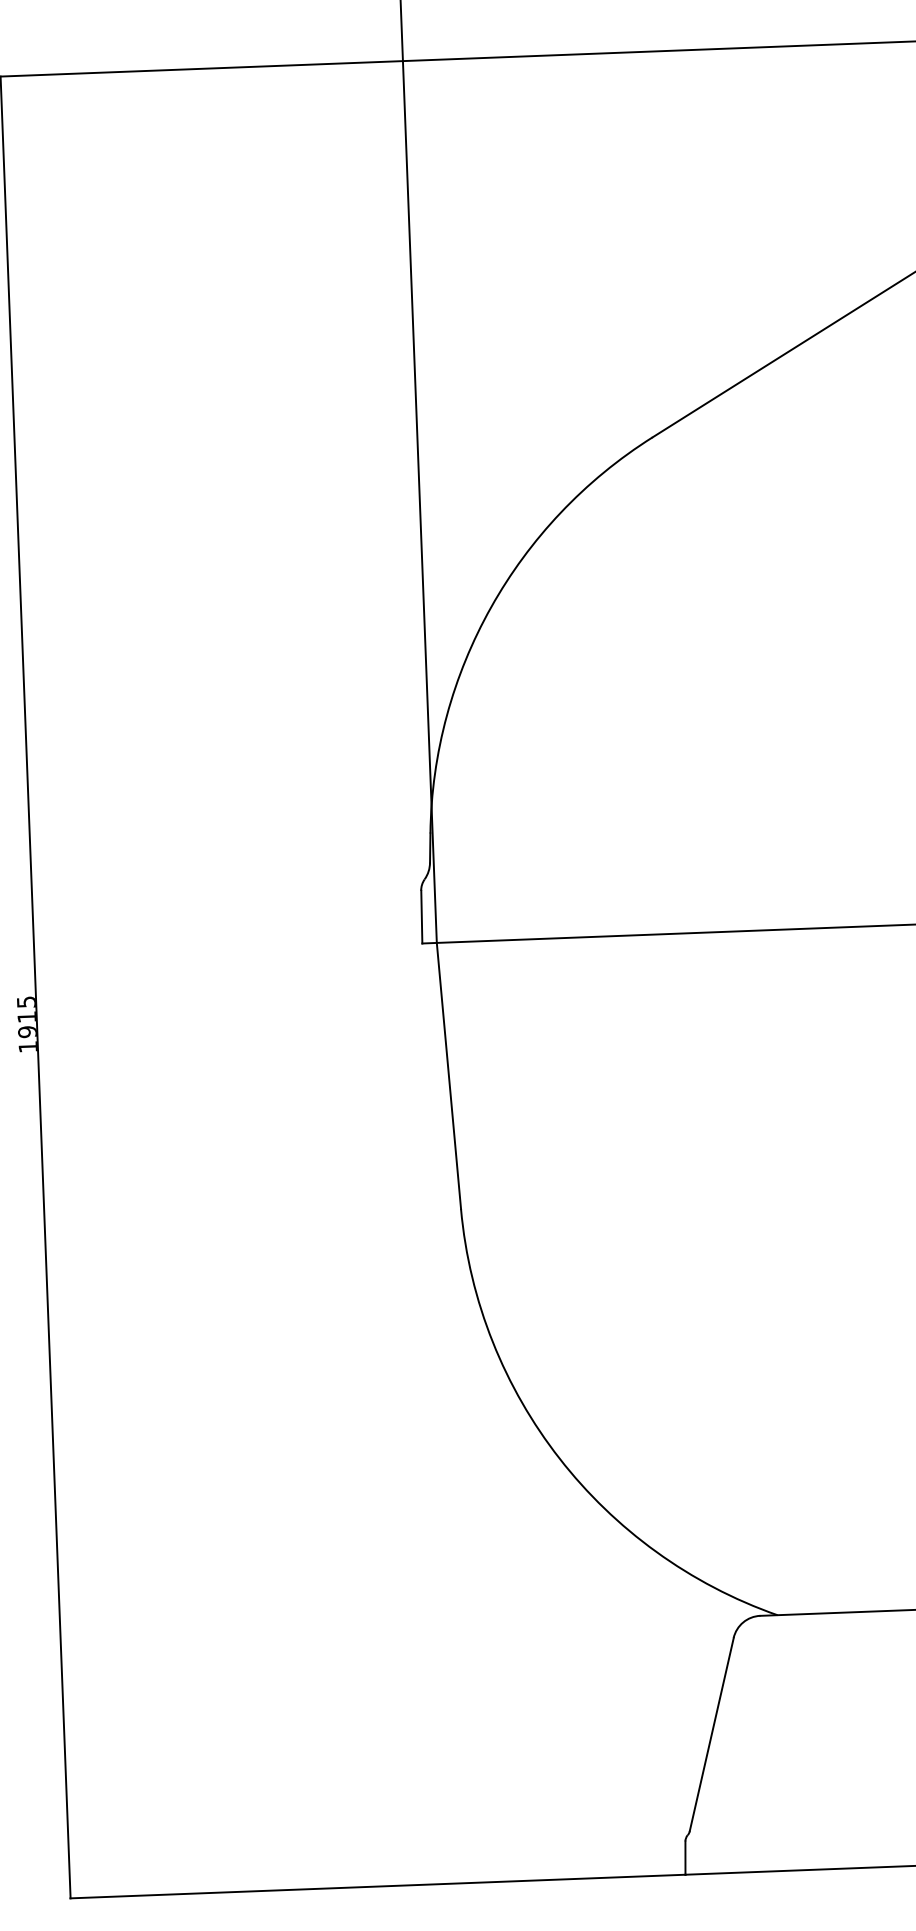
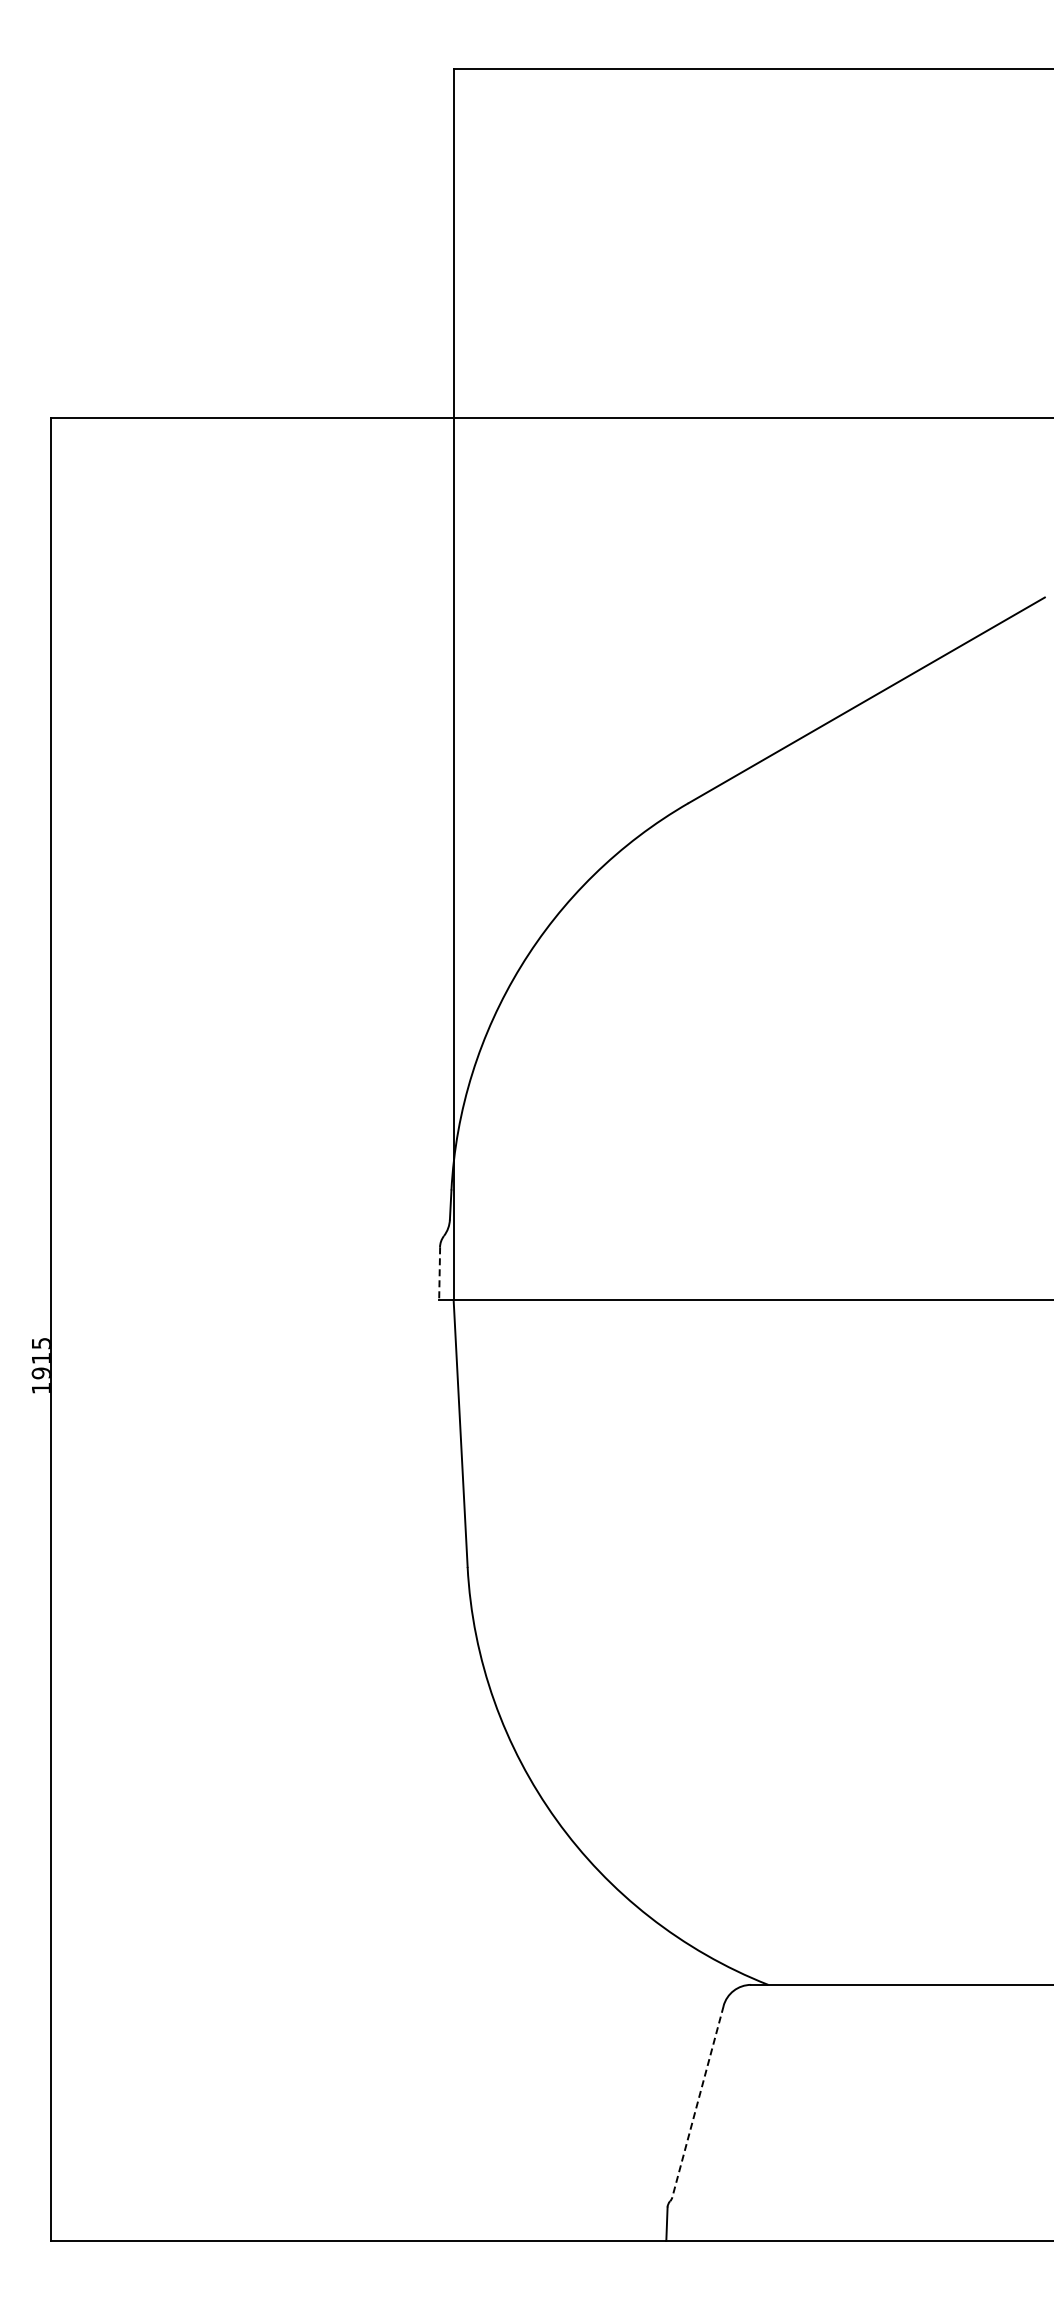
line: (421, 917) -> (439, 1274), solid -> dashed
line: (711, 1735) -> (697, 2102), solid -> dashed

